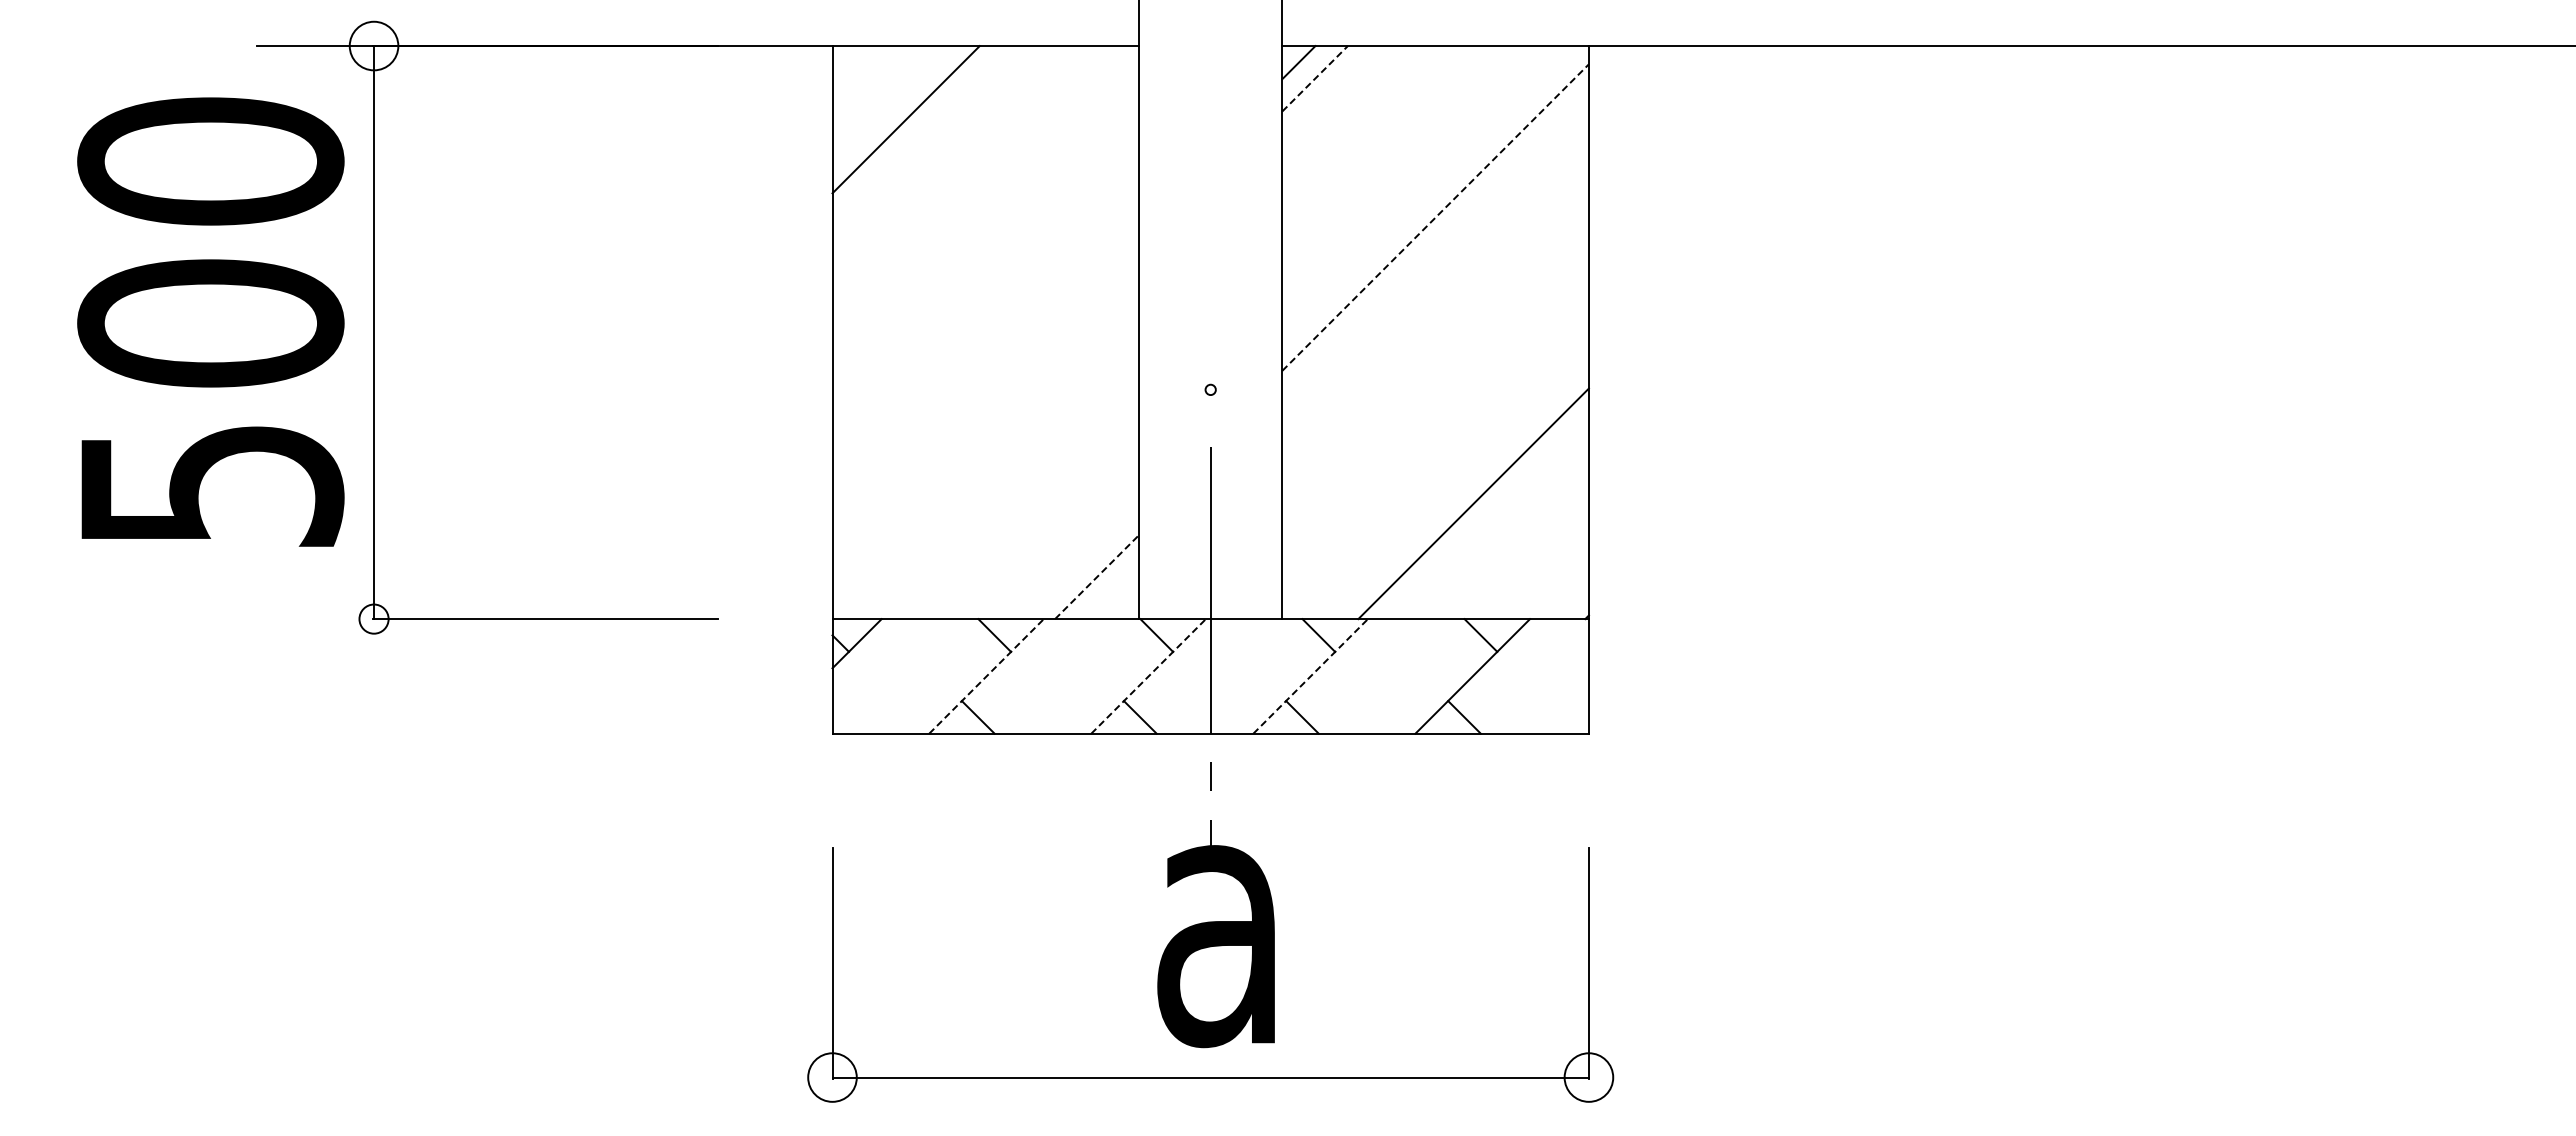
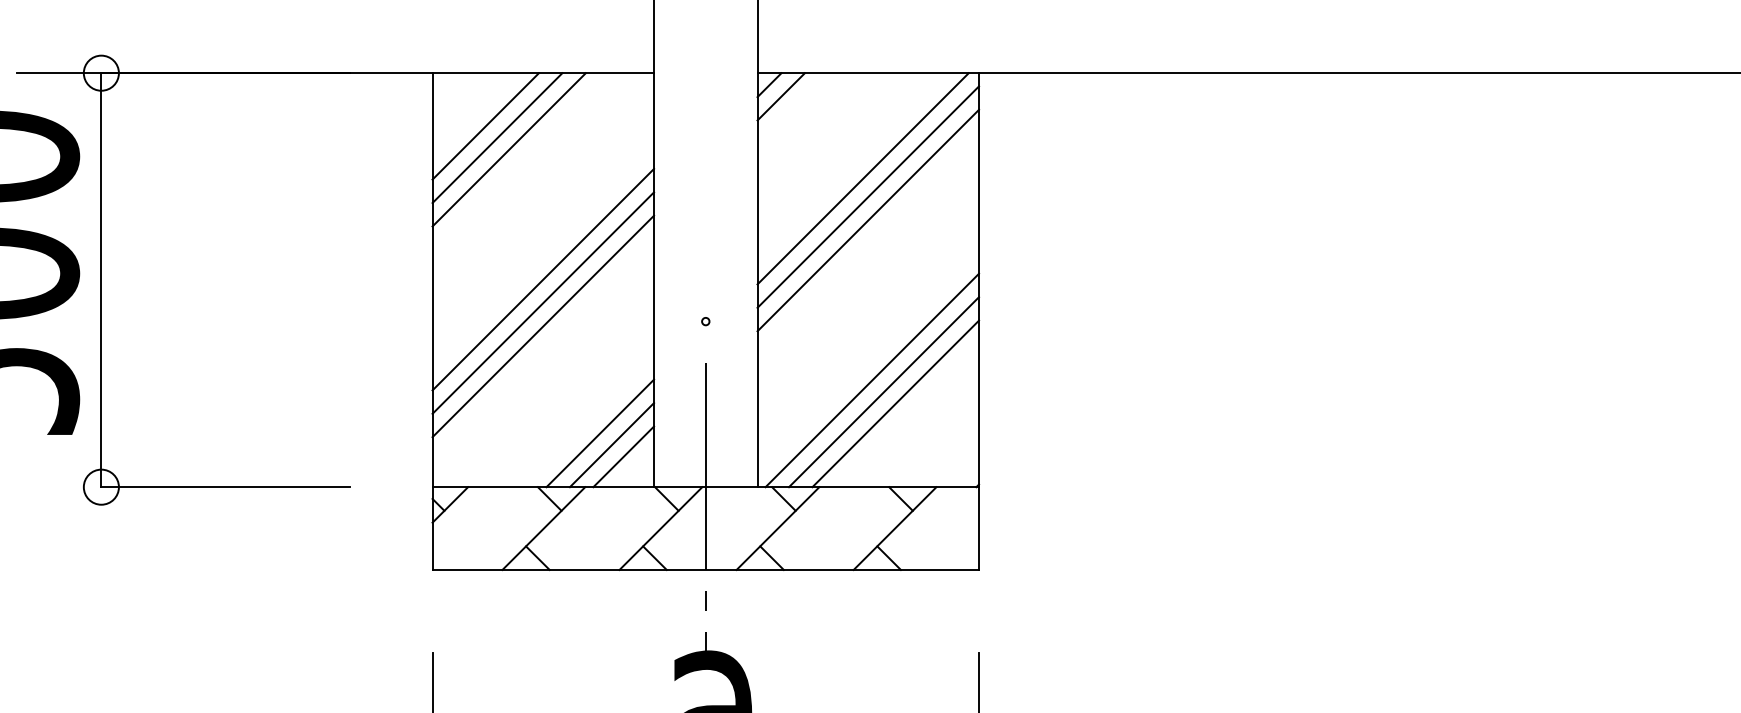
line: (1315, 78) -> (781, 96), dashed -> solid
line: (922, 135) -> (497, 137), added
line: (938, 152) -> (509, 150), added
line: (1428, 192) -> (863, 178), added
line: (1435, 217) -> (868, 197), dashed -> solid
line: (1435, 249) -> (868, 220), added
line: (985, 331) -> (543, 279), added
line: (985, 363) -> (543, 302), added
line: (985, 396) -> (543, 326), added
line: (1440, 471) -> (871, 380), added
line: (1456, 487) -> (883, 392), added
line: (1064, 544) -> (600, 433), added
line: (1080, 560) -> (611, 444), added
line: (1097, 576) -> (624, 456), dashed -> solid
circle: (373, 618) -> (100, 486), size x1.67
line: (986, 676) -> (543, 528), dashed -> solid
line: (1148, 676) -> (660, 528), dashed -> solid
line: (1311, 676) -> (778, 528), dashed -> solid

